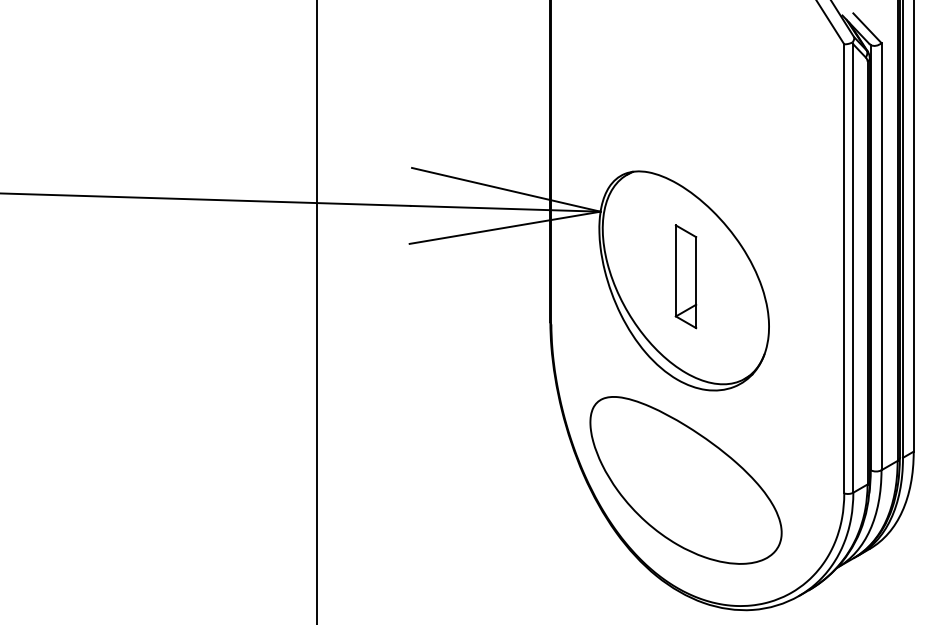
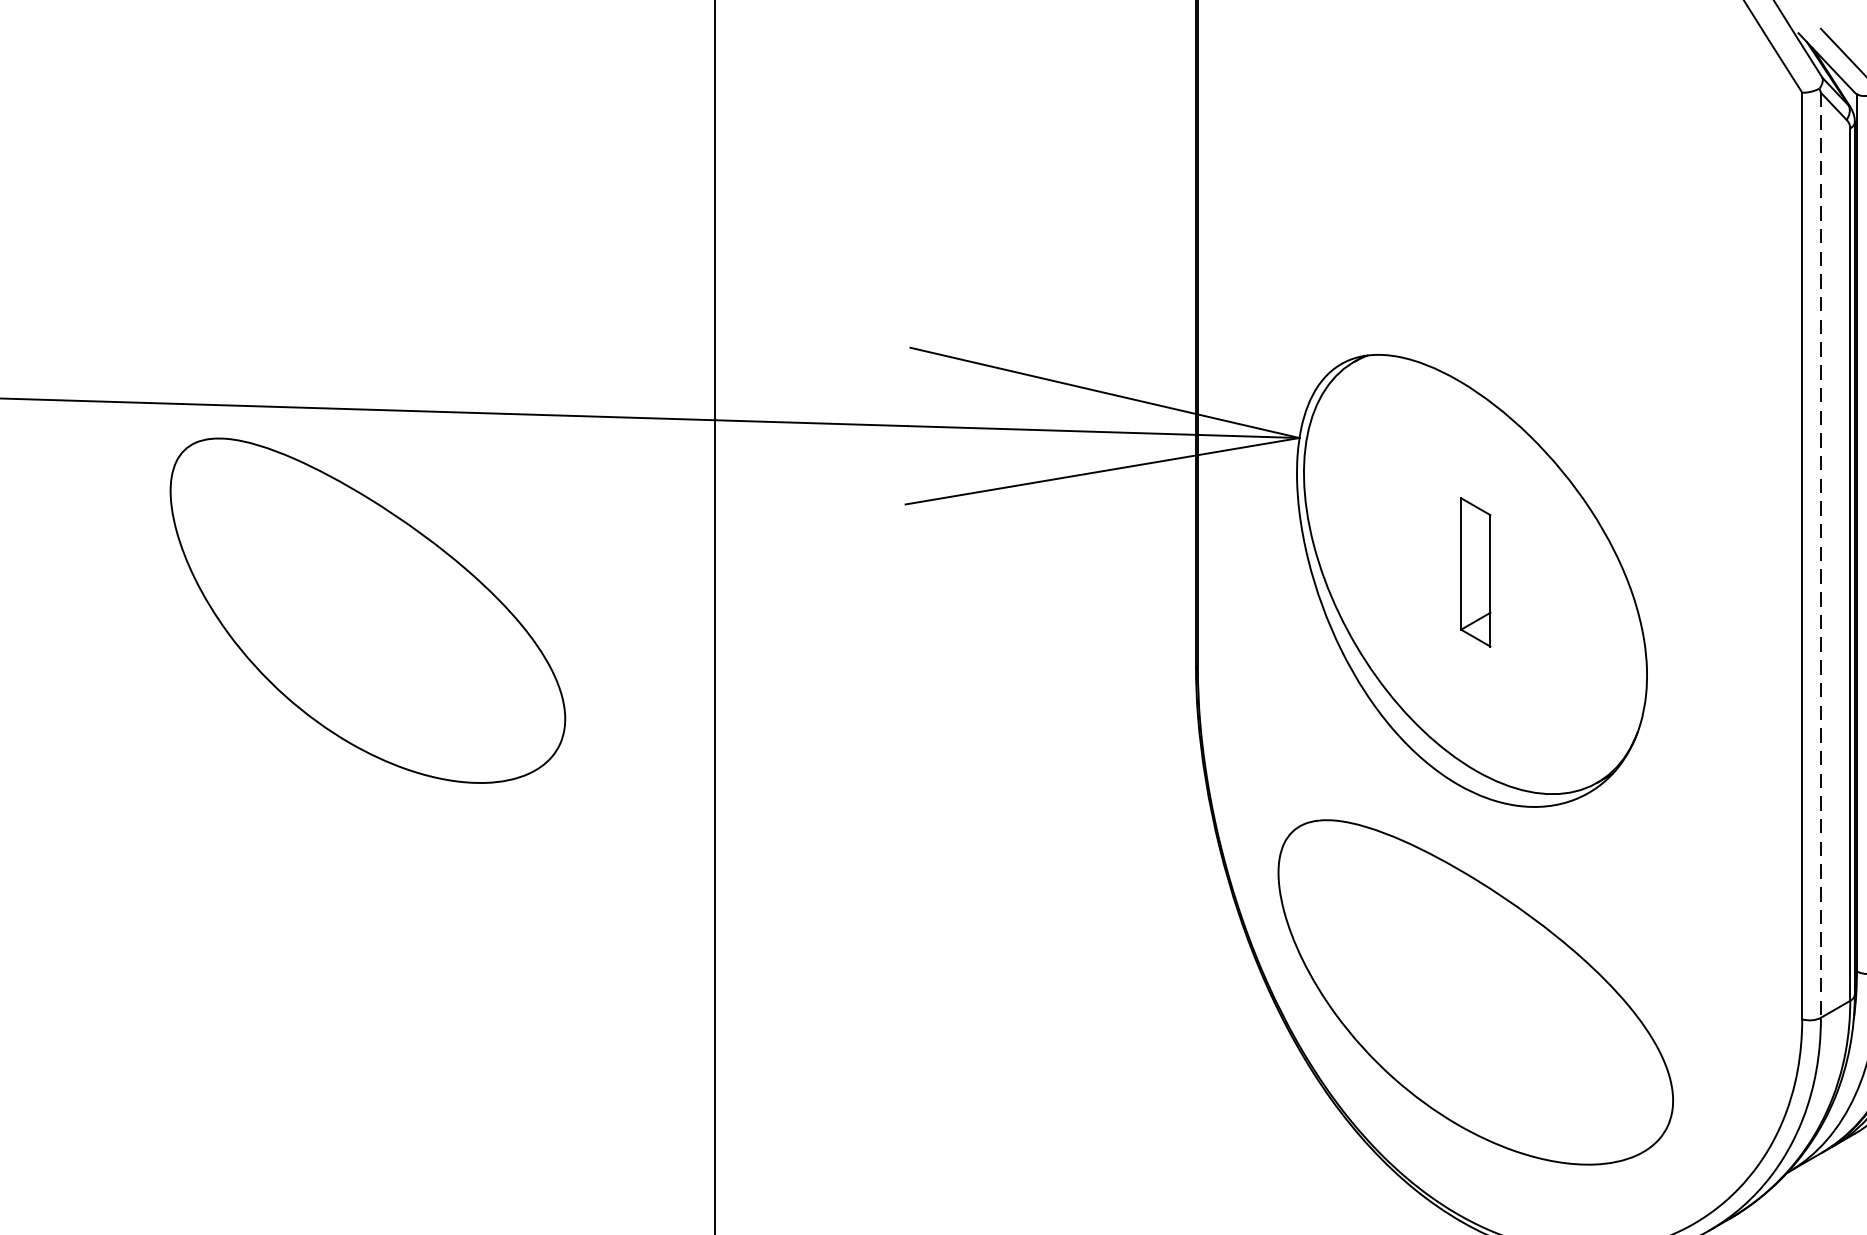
line: (853, 269) -> (1821, 557), solid -> dashed
part: (685, 276) -> (1474, 571), size x0.7
part: (148, 295) -> (366, 610), added

